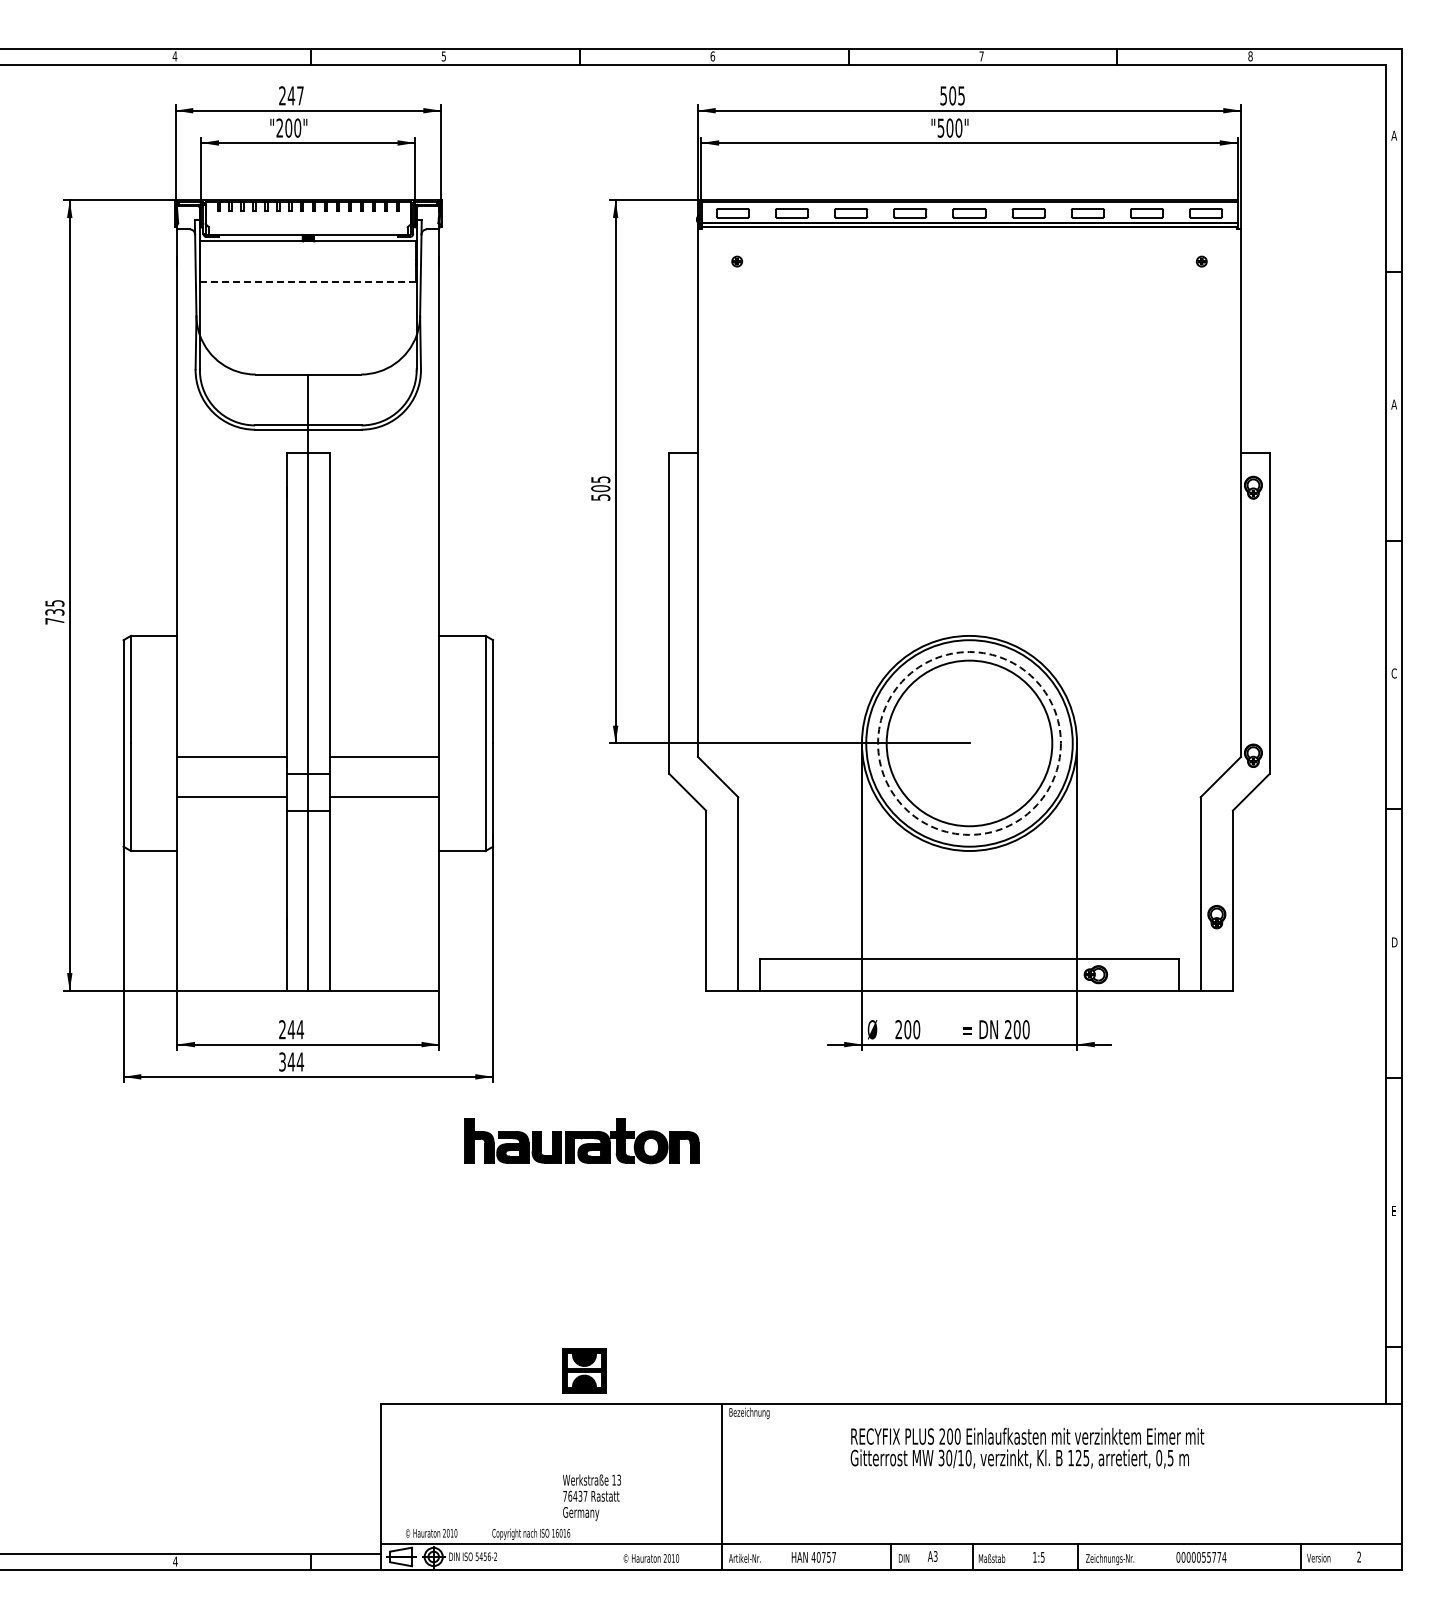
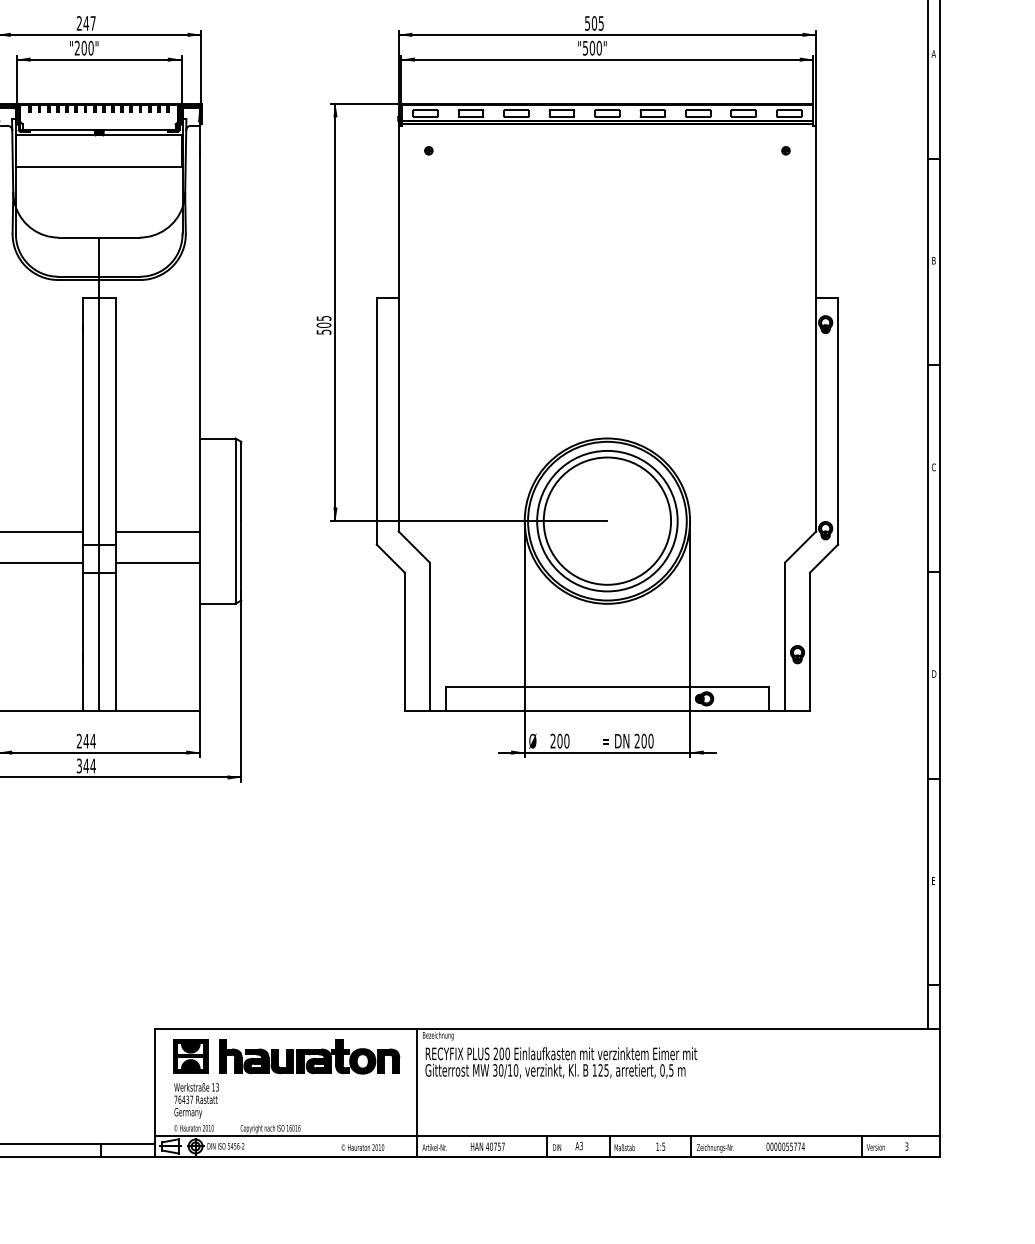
line: (308, 282) -> (99, 166), dashed -> solid
text: (1394, 404) -> (934, 260), A -> B
circle: (969, 743) -> (607, 521), dashed -> solid
part: (581, 1141) -> (309, 1056), moved
part: (584, 1370) -> (190, 1056), moved
text: (1027, 1447) -> (561, 1062), moved
text: (591, 1497) -> (196, 1100), moved
text: (1359, 1557) -> (907, 1146), 2 -> 3

